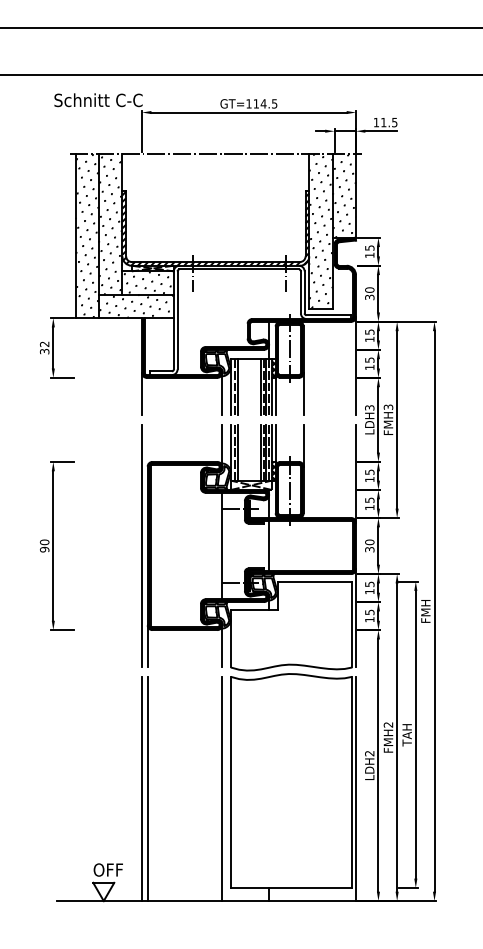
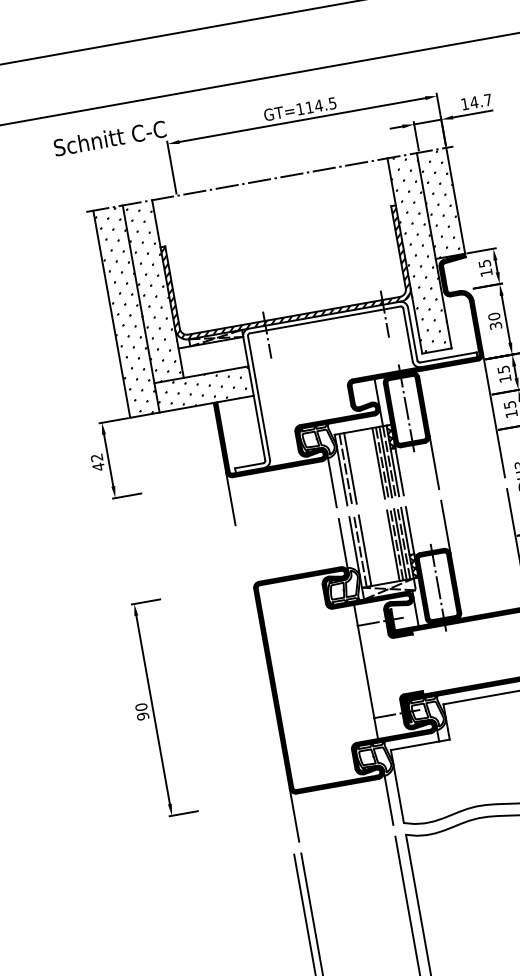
text: (388, 122) -> (480, 101), 11.5 -> 14.7
hatch: (147, 282) -> (212, 356), removed
text: (44, 351) -> (98, 466), 32 -> 42
line: (142, 545) -> (265, 689), removed
line: (269, 545) -> (425, 660), removed

